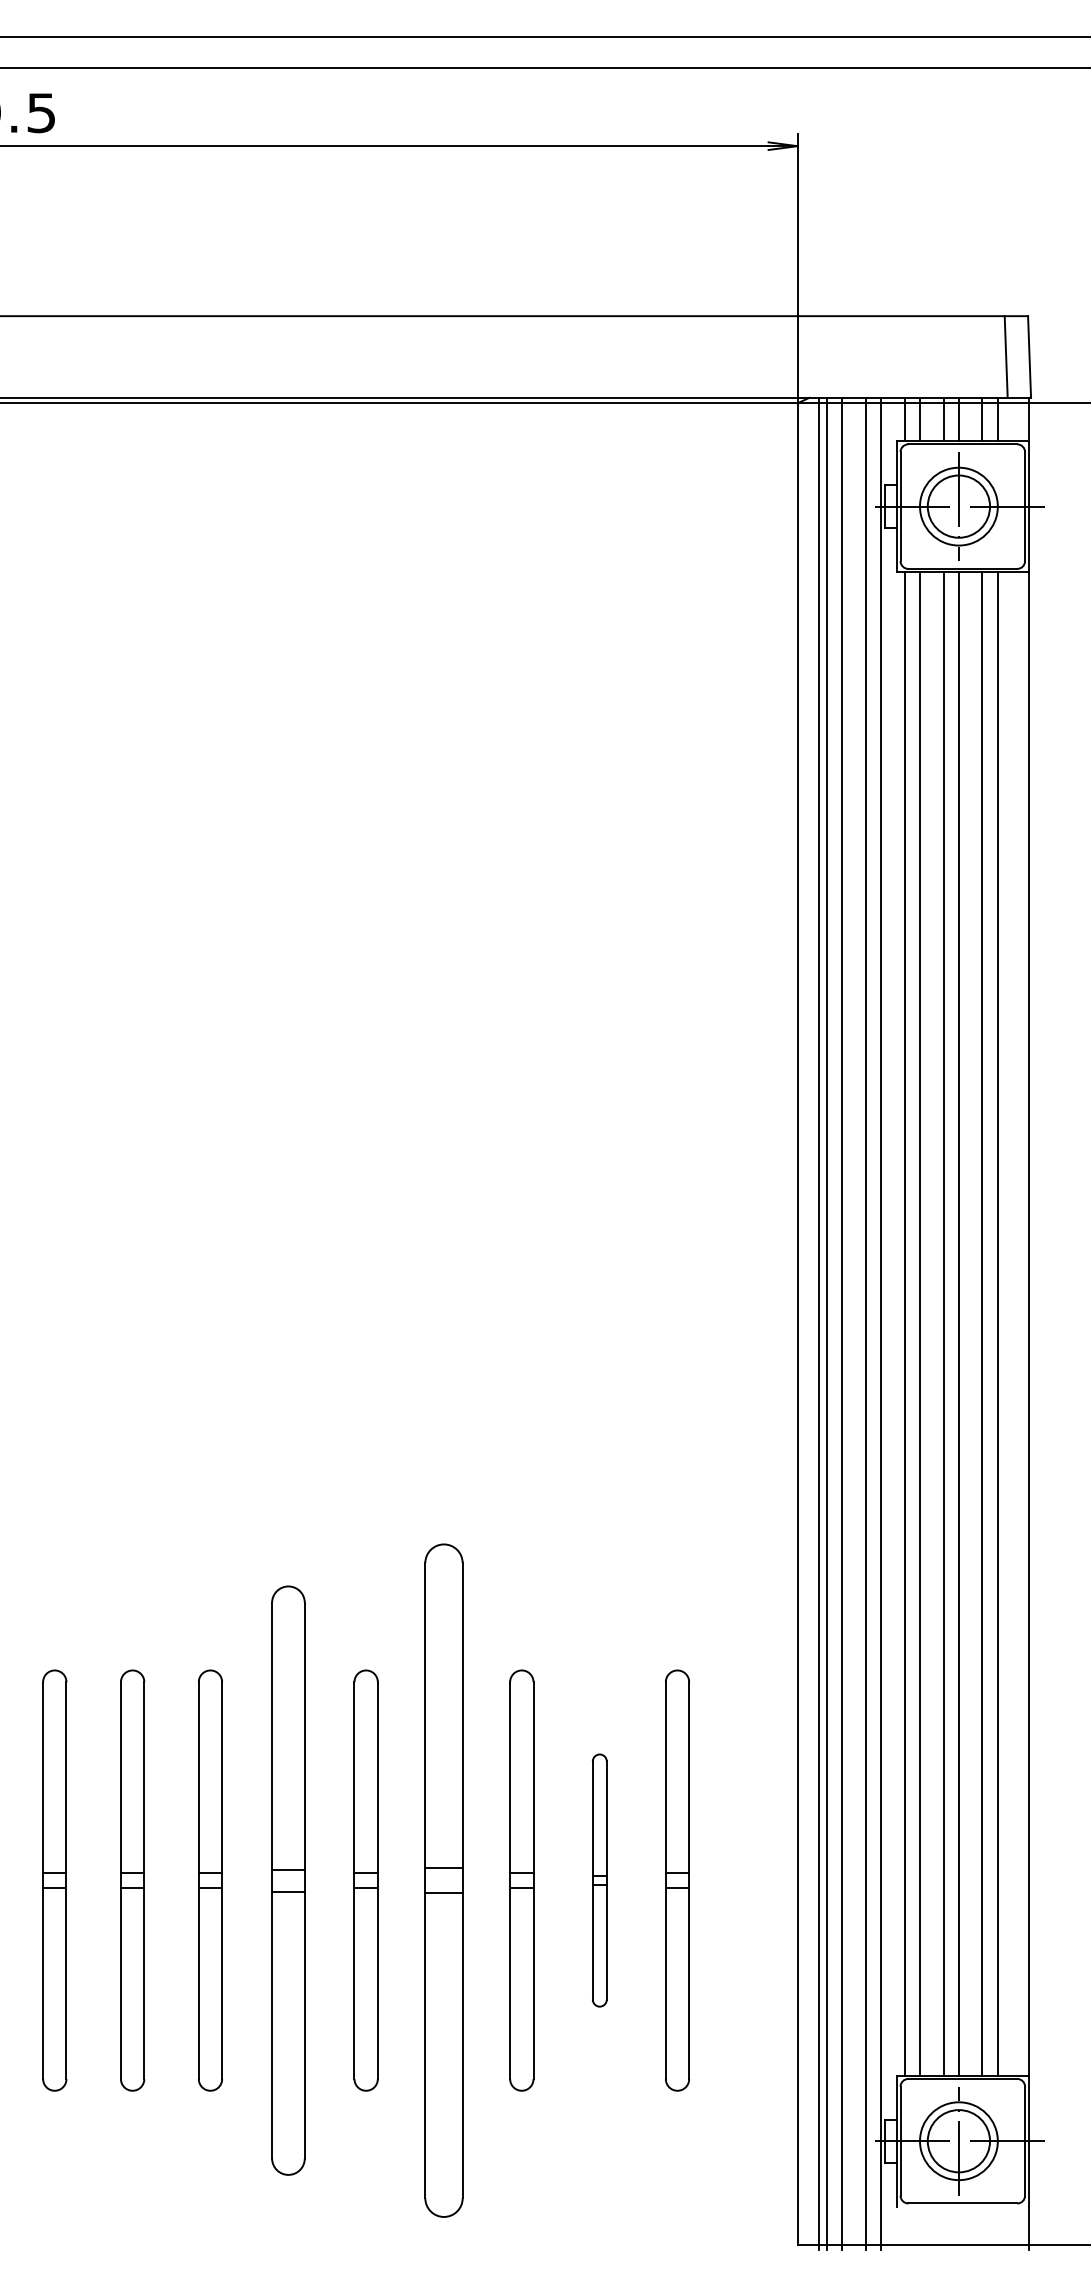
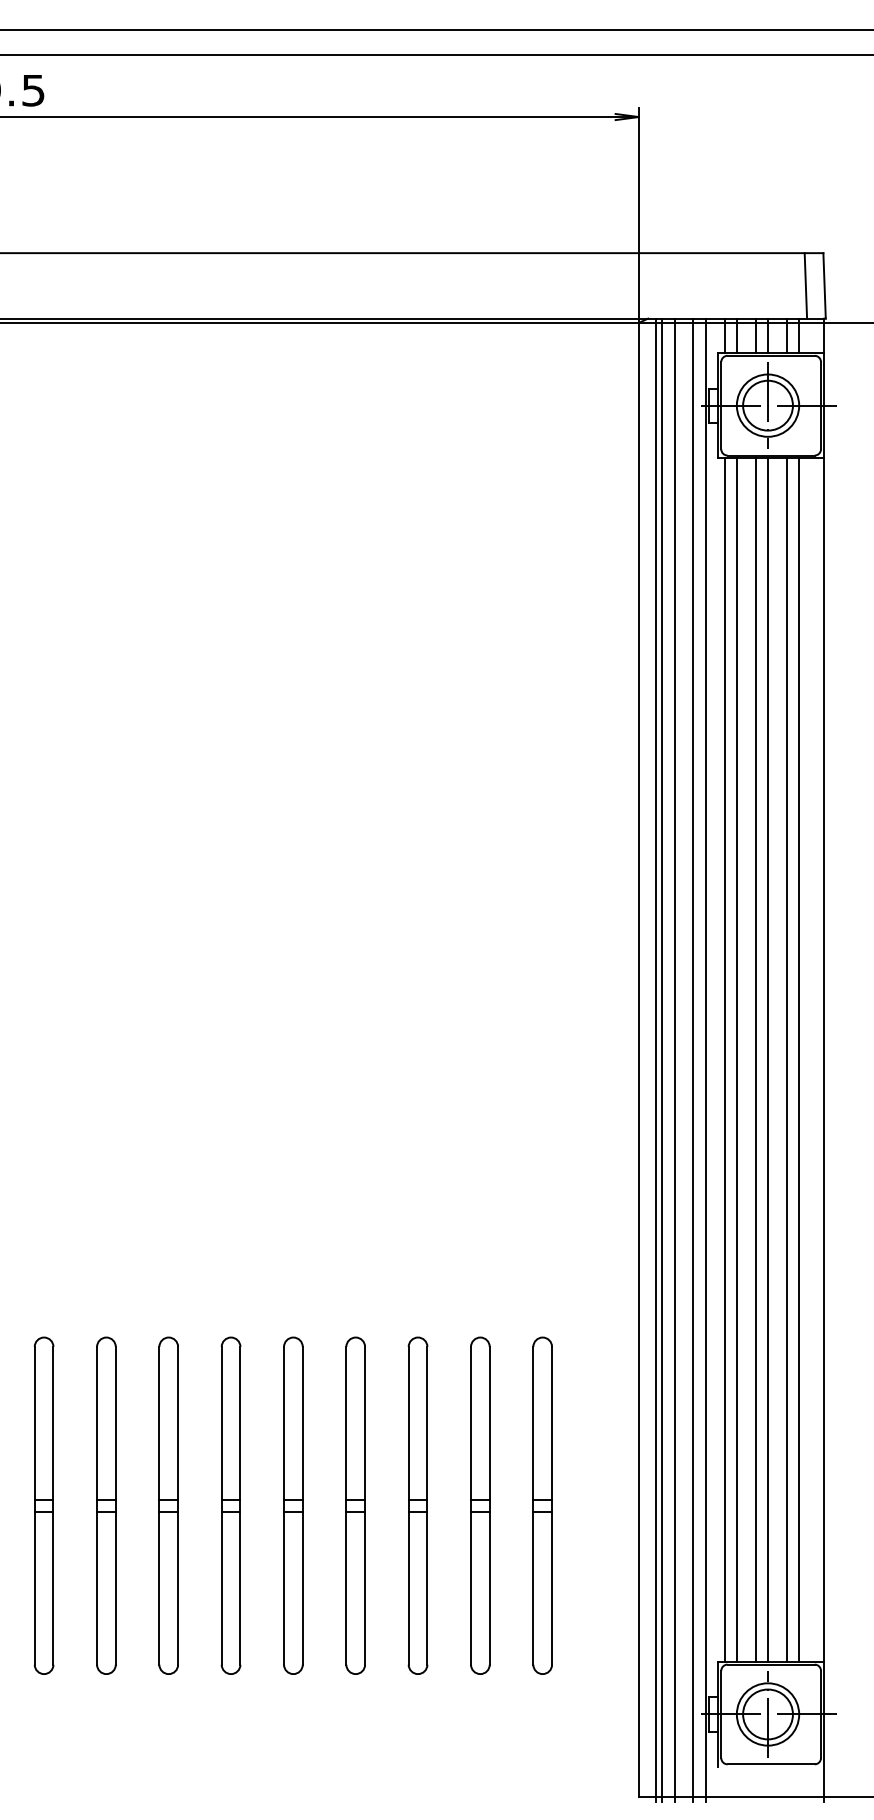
part: (287, 1880) -> (230, 1505), size x0.71
part: (443, 1880) -> (355, 1505), size x0.62
part: (599, 1880) -> (480, 1505), size x1.67

